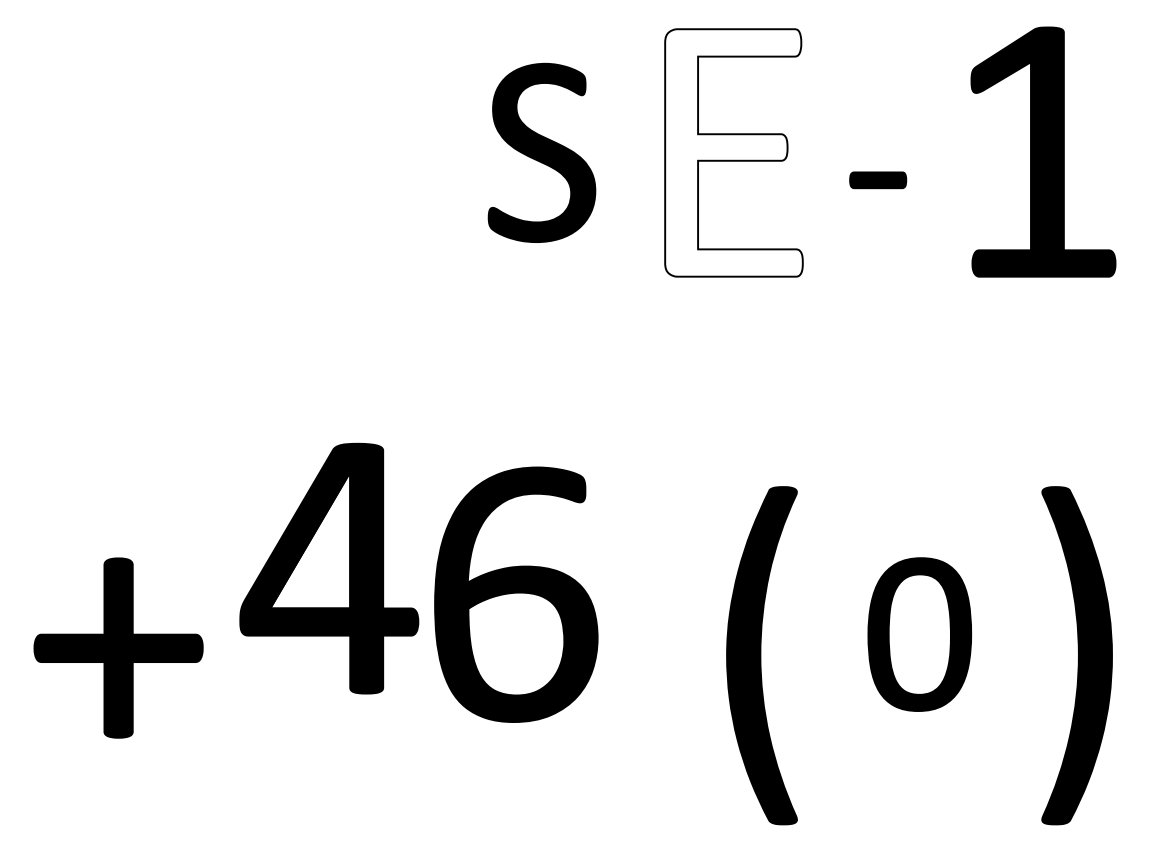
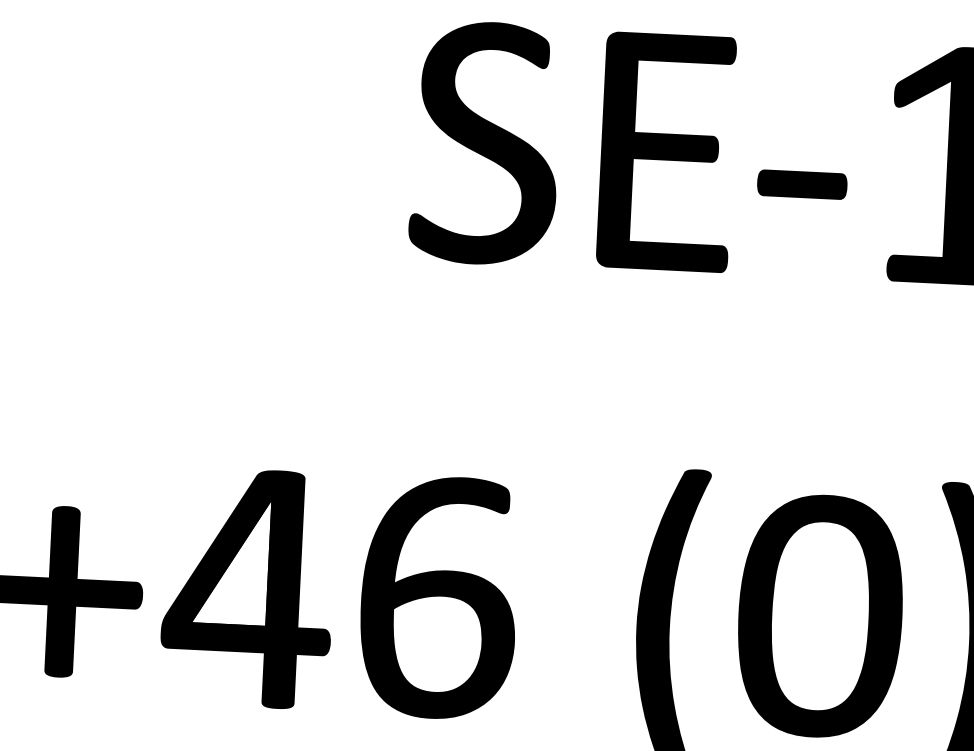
part: (541, 152) -> (485, 142), size x1.43
fill: (733, 152) -> (666, 151), added
part: (877, 180) -> (801, 184), size x1.67
part: (329, 568) -> (248, 588), moved
part: (516, 594) -> (439, 597), moved
part: (919, 634) -> (820, 616), size x1.67

